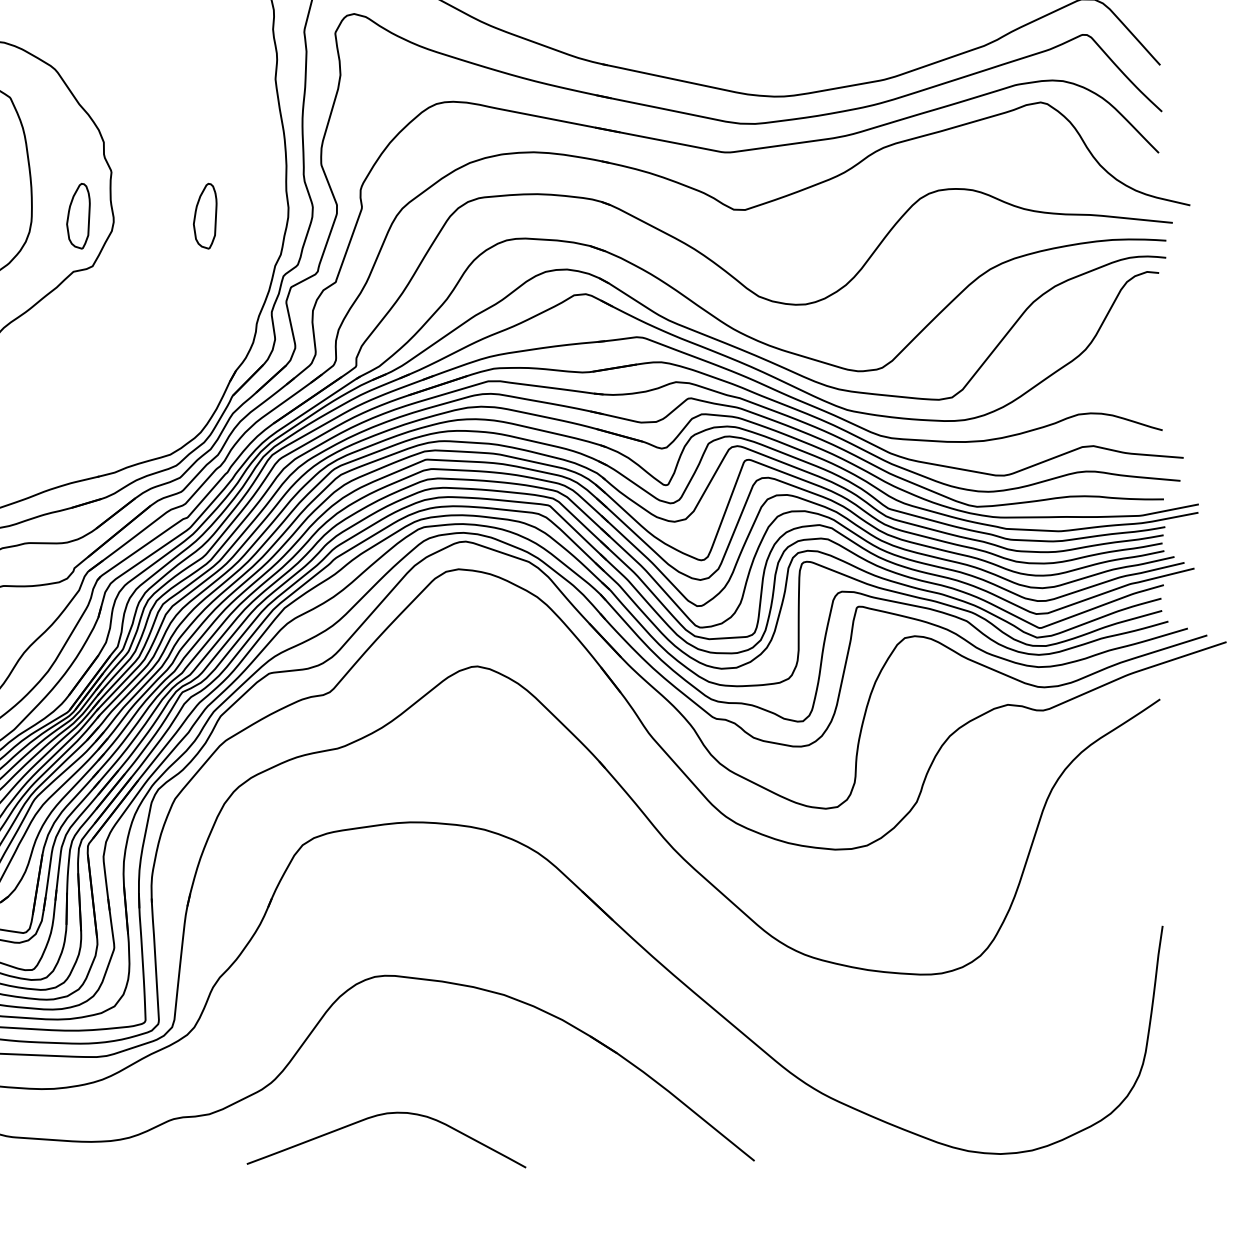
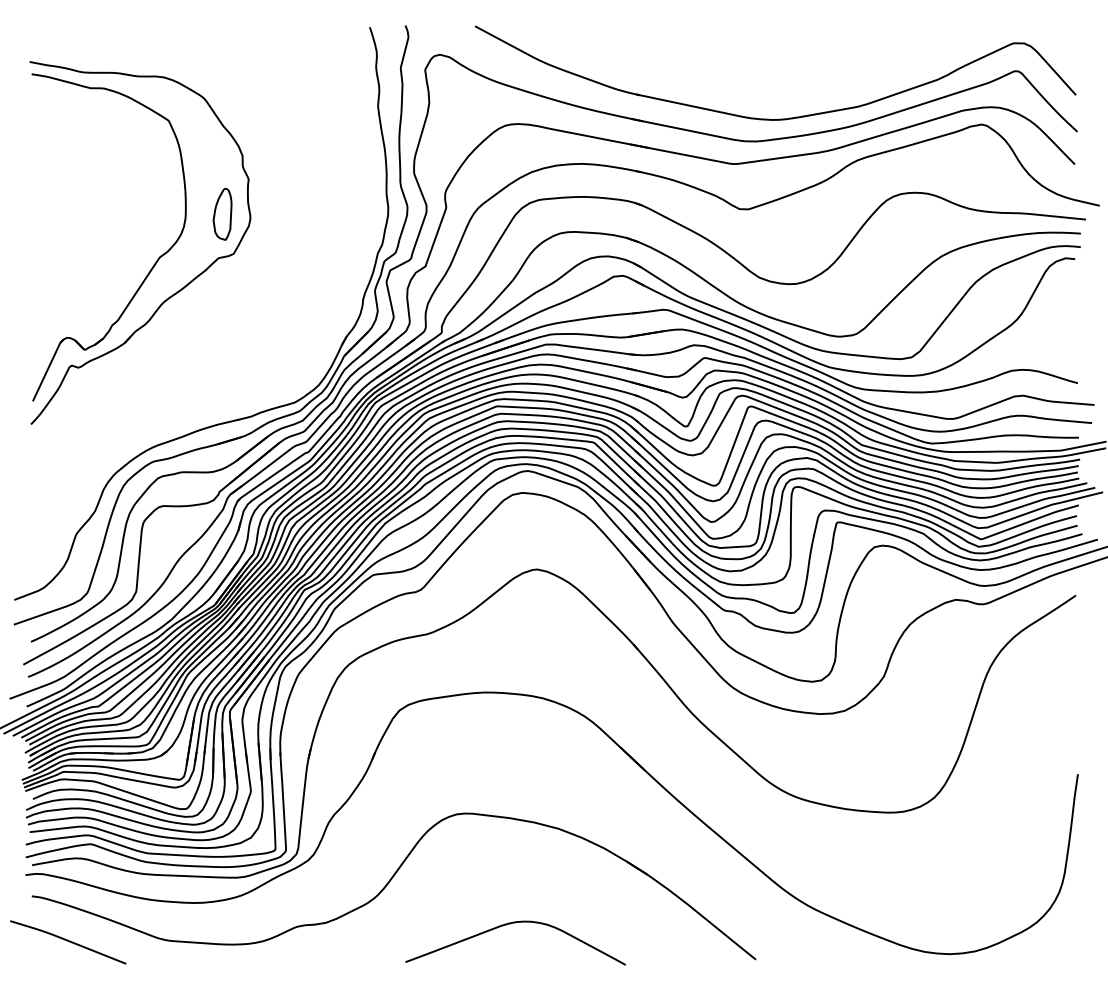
part: (205, 215) -> (322, 213), removed
curve: (380, 1116) -> (510, 924), moved

